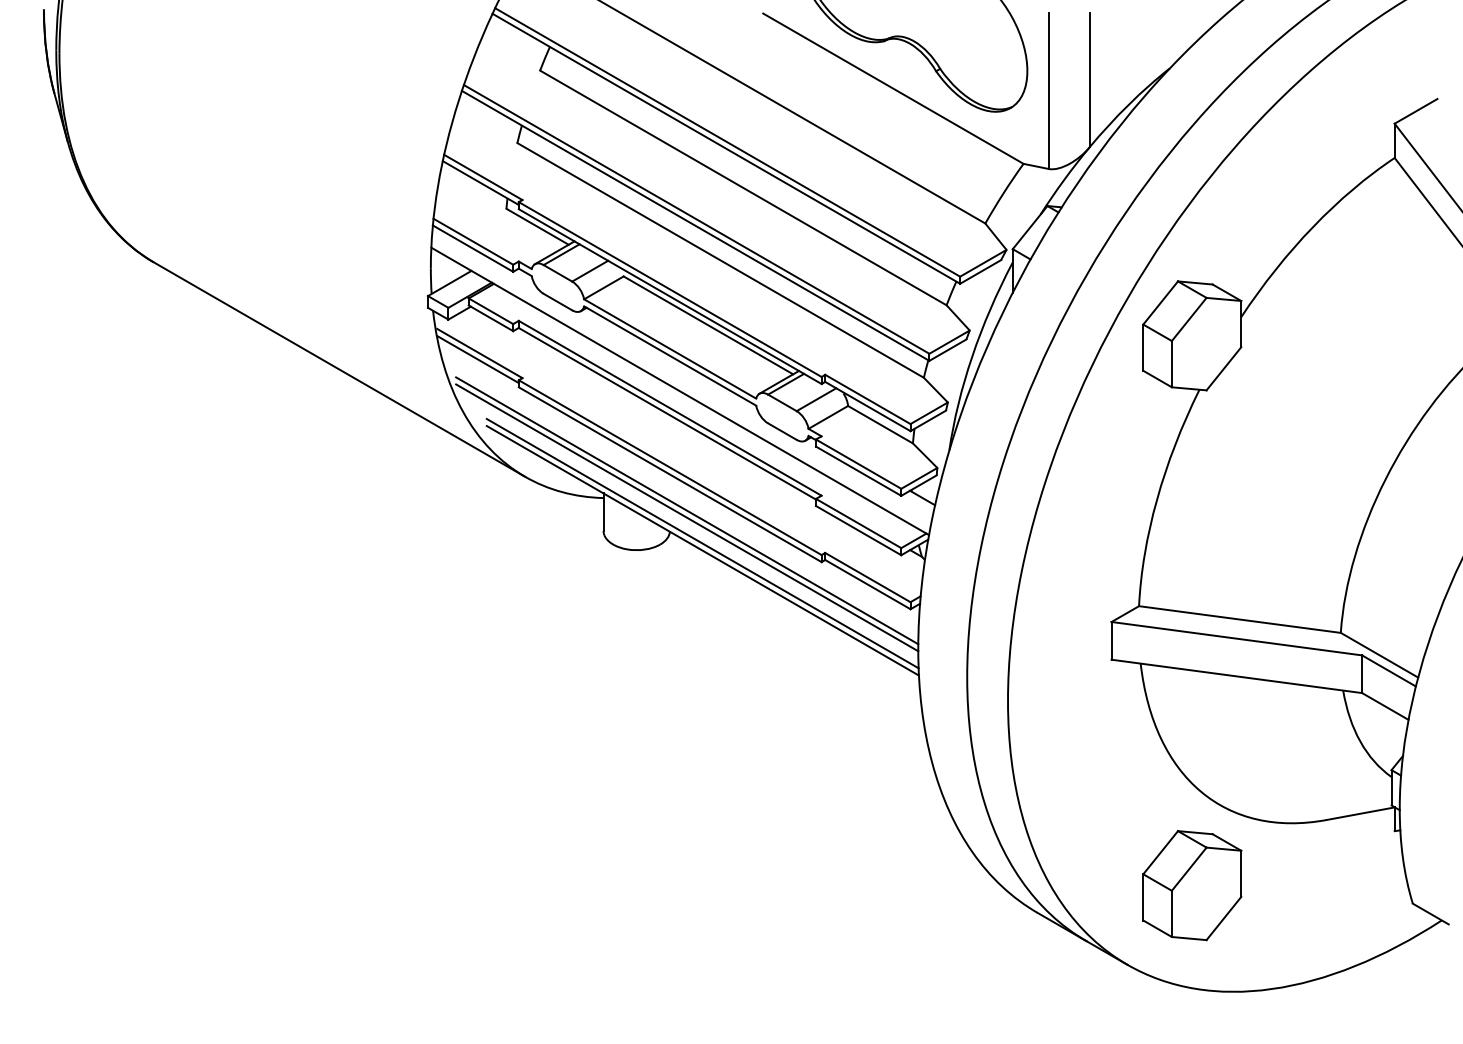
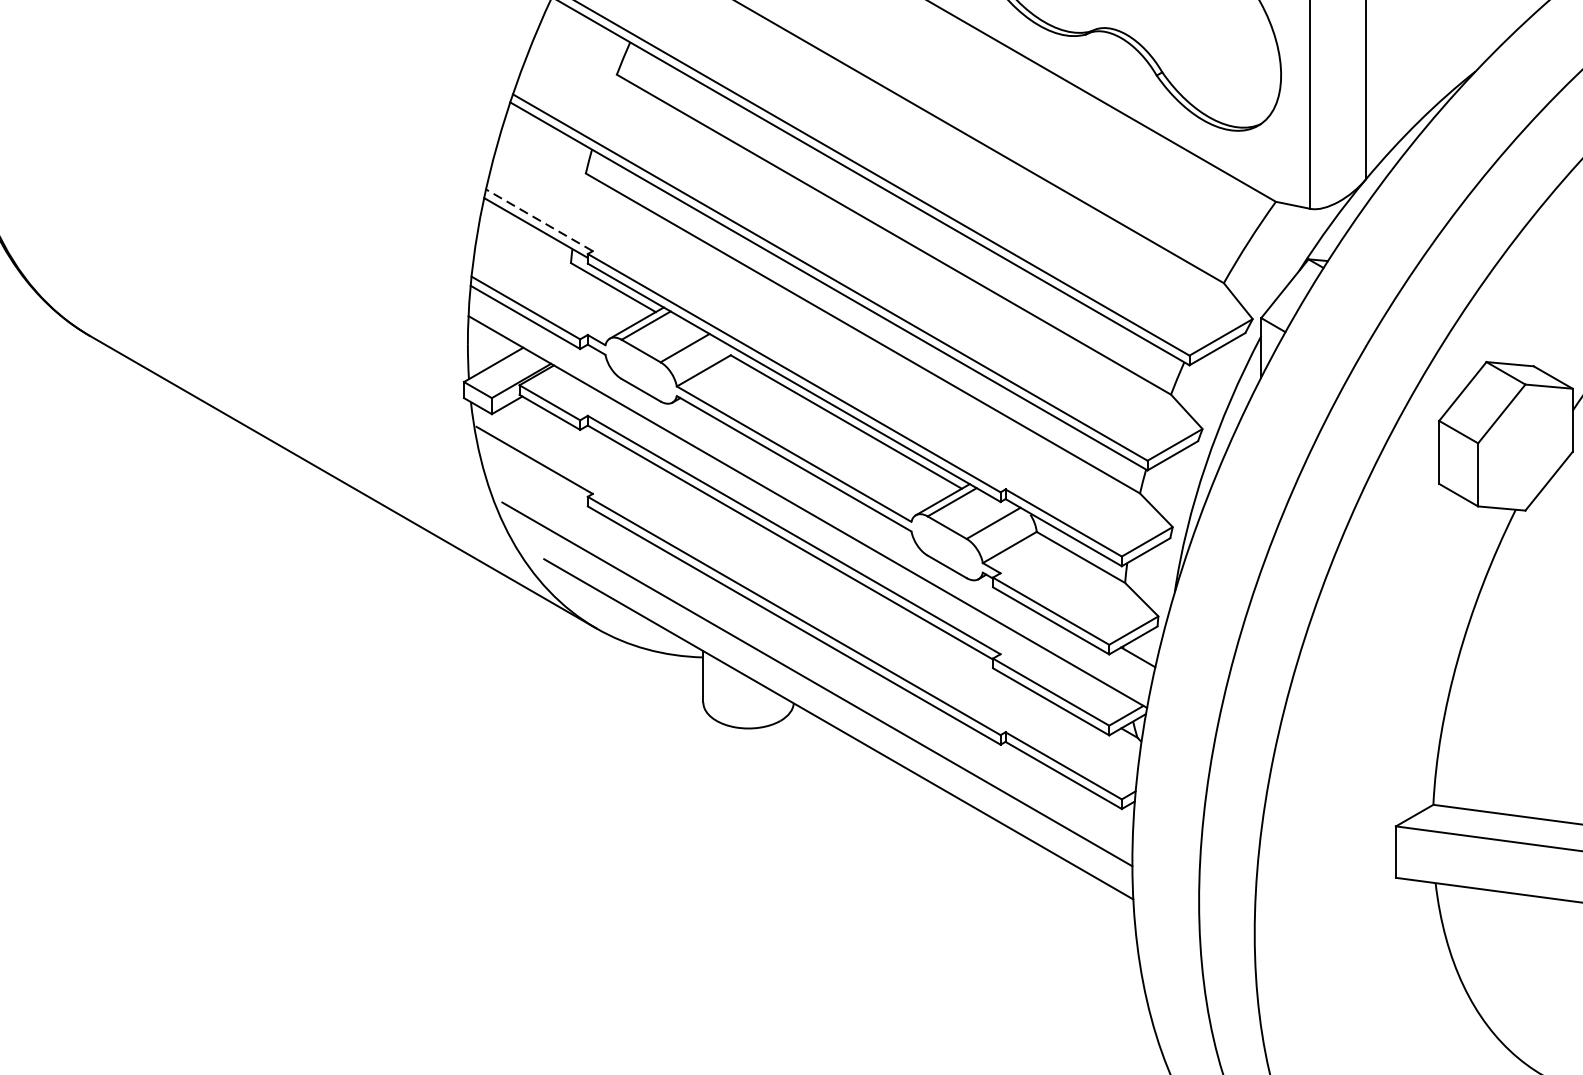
line: (482, 177) -> (538, 220), solid -> dashed
line: (477, 359) -> (531, 468), removed
line: (687, 510) -> (817, 674), removed
line: (702, 543) -> (838, 719), removed

